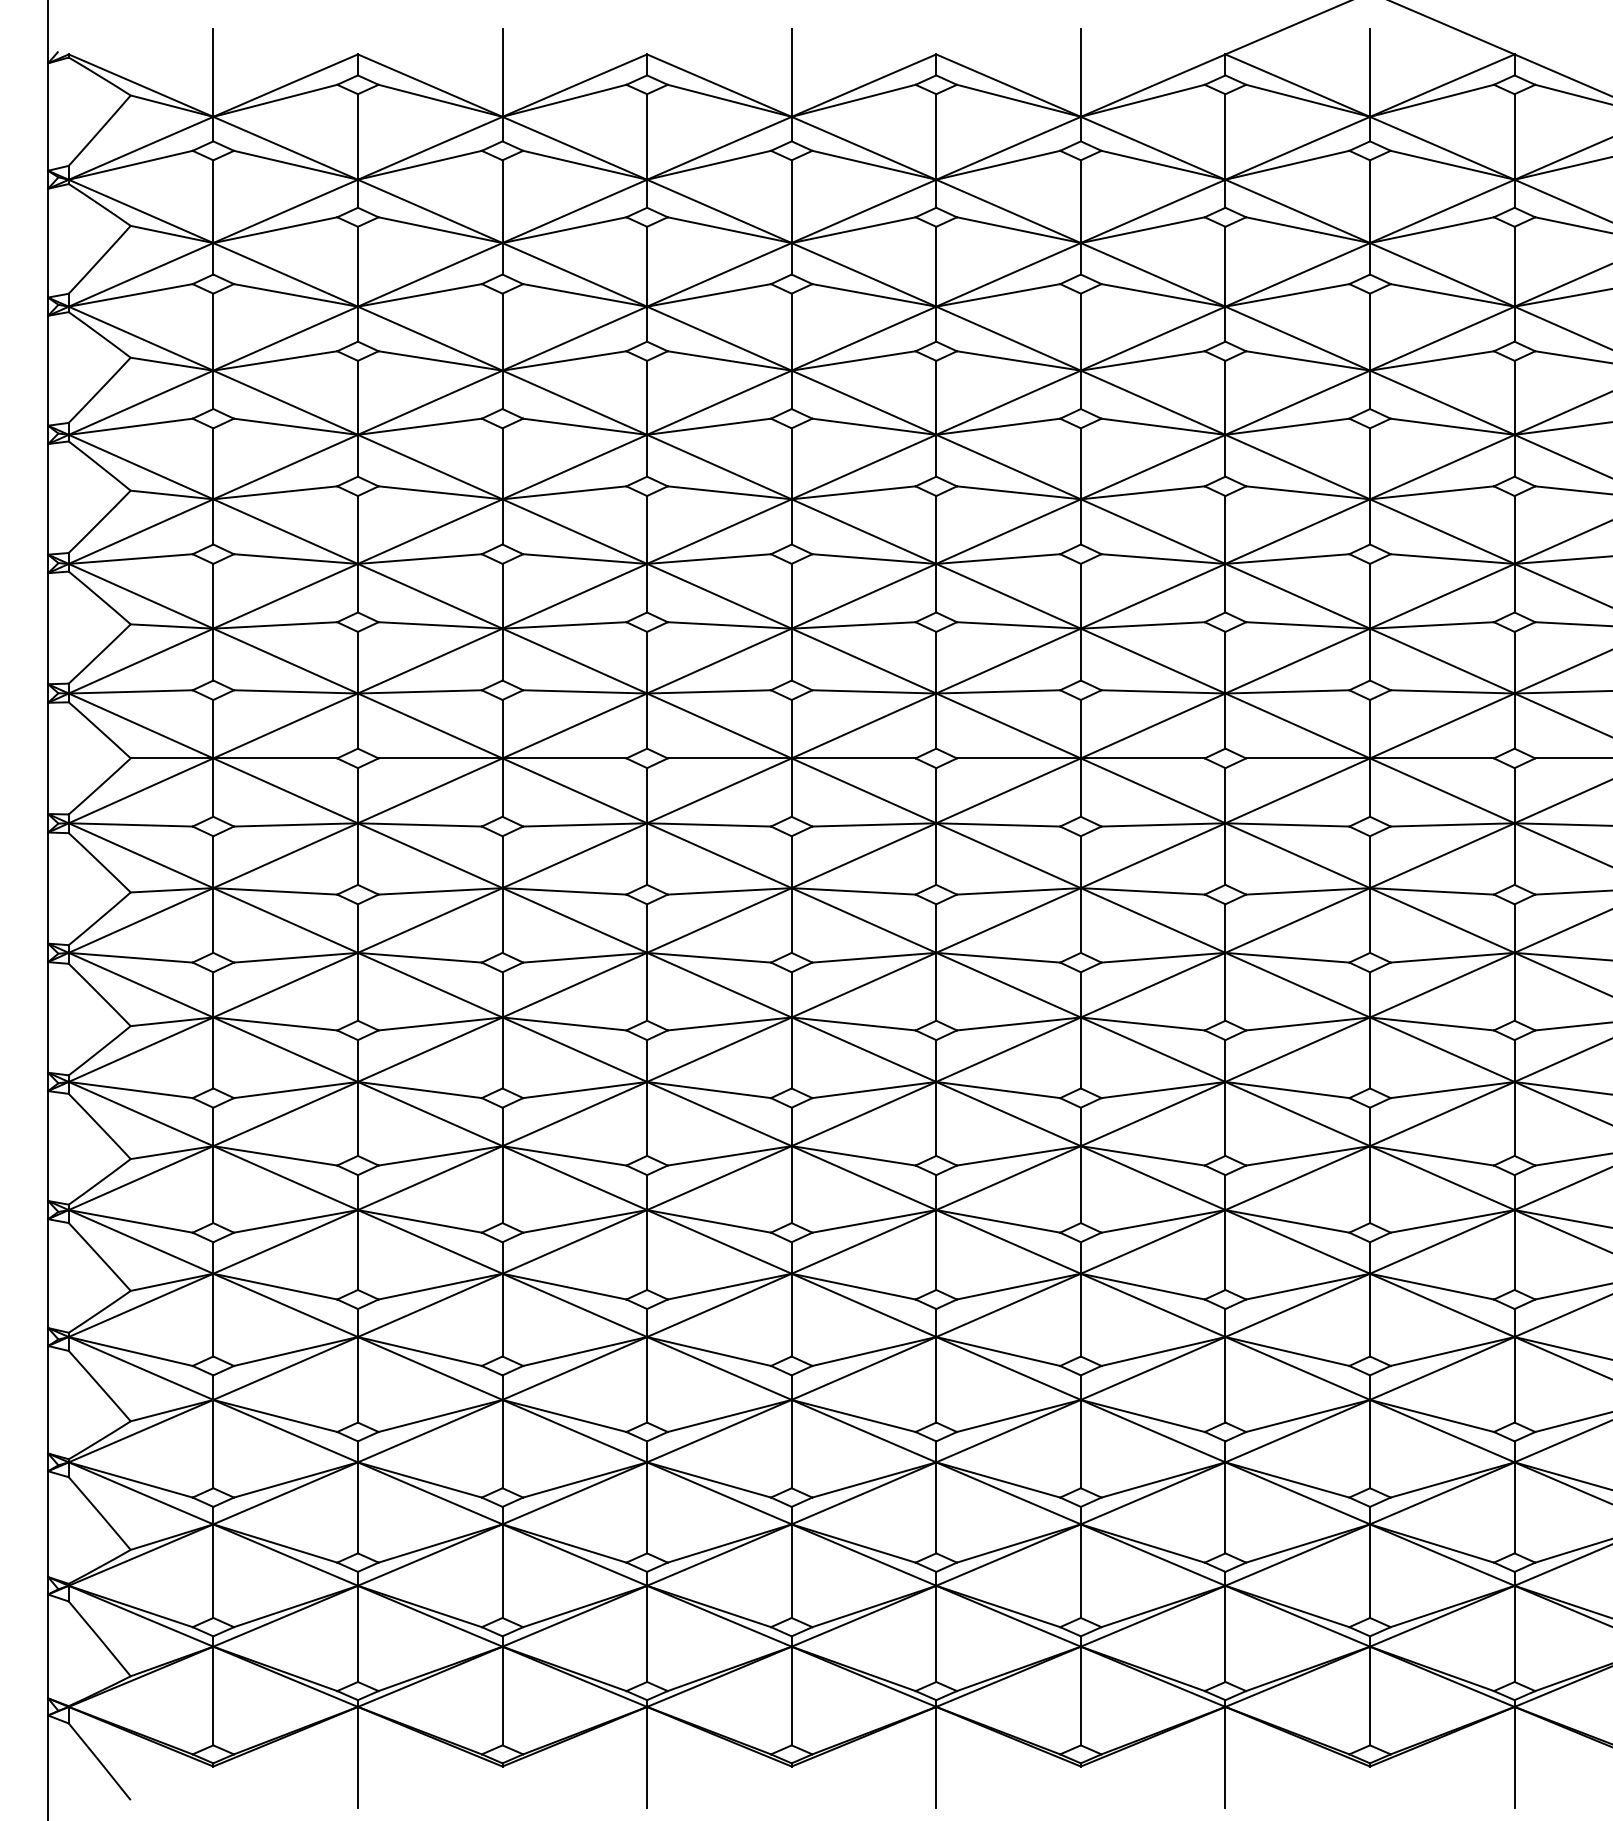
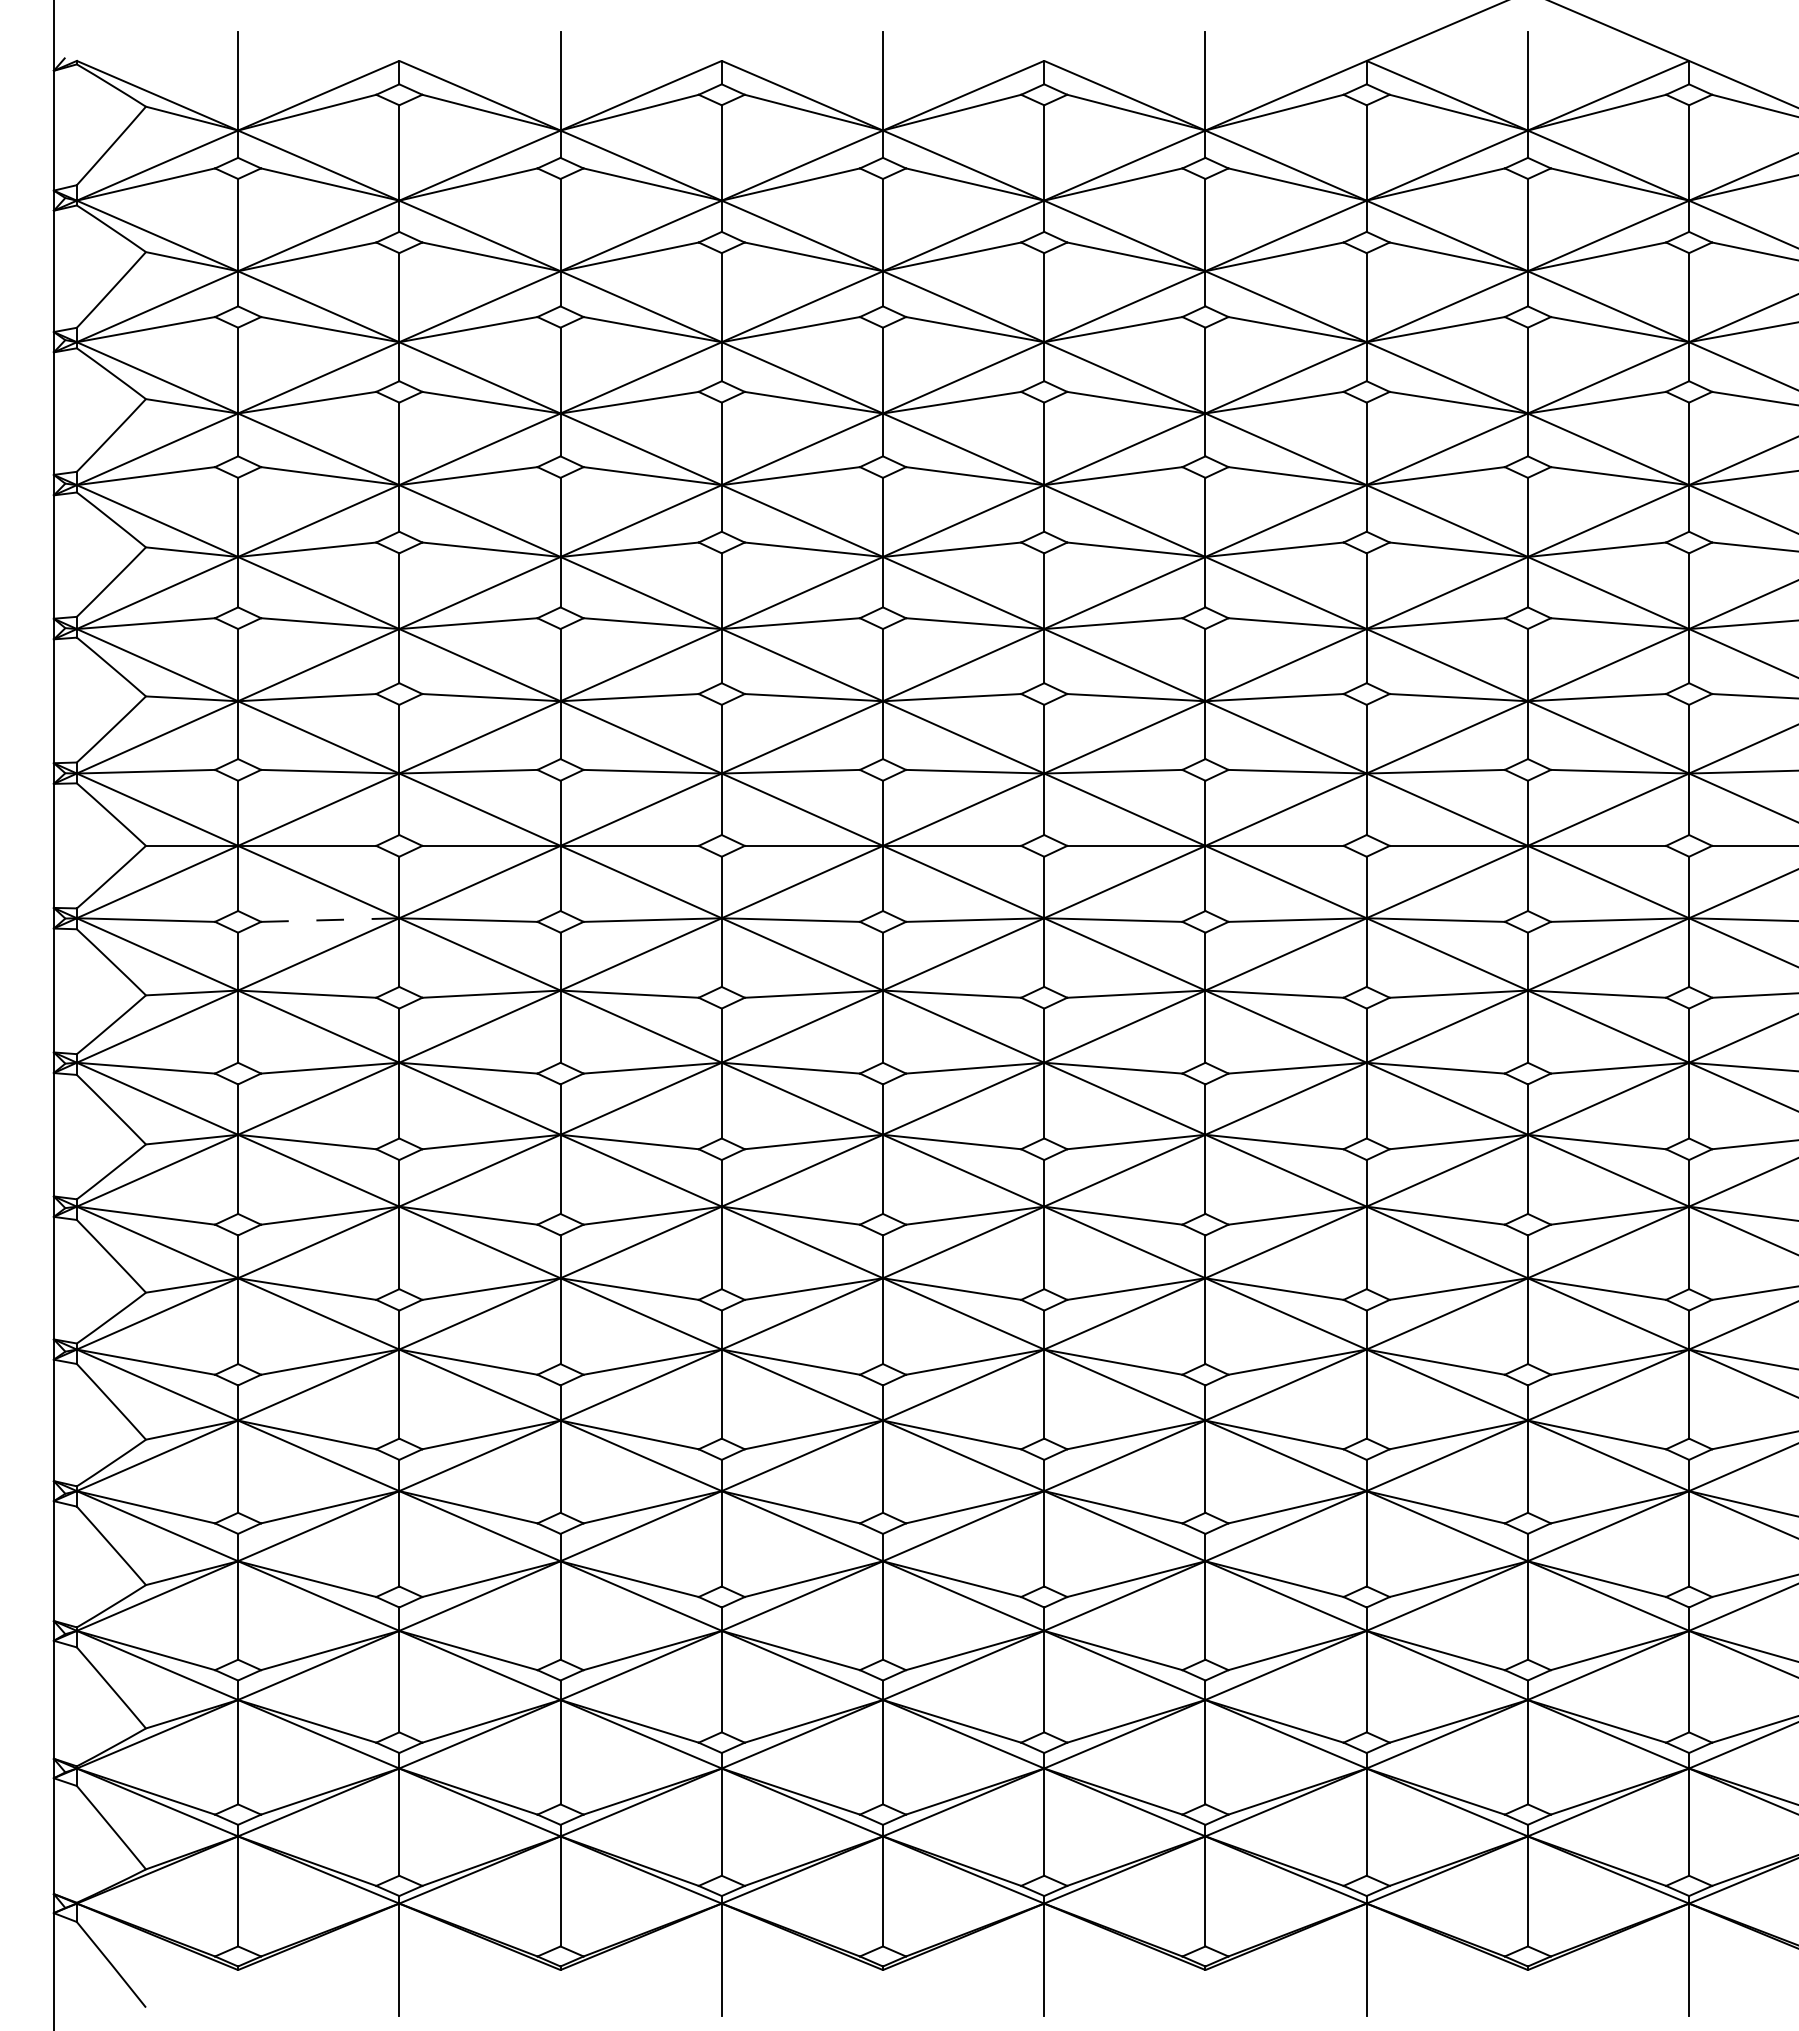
line: (296, 825) -> (330, 920), solid -> dashed

